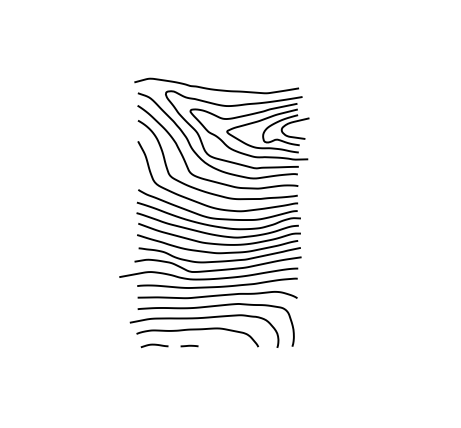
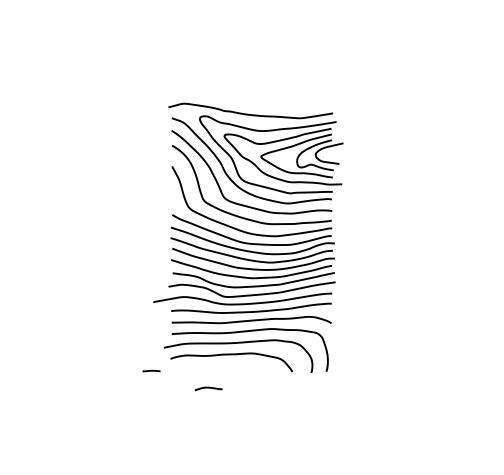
curve: (154, 345) -> (208, 388), moved
line: (189, 345) -> (151, 370), moved

